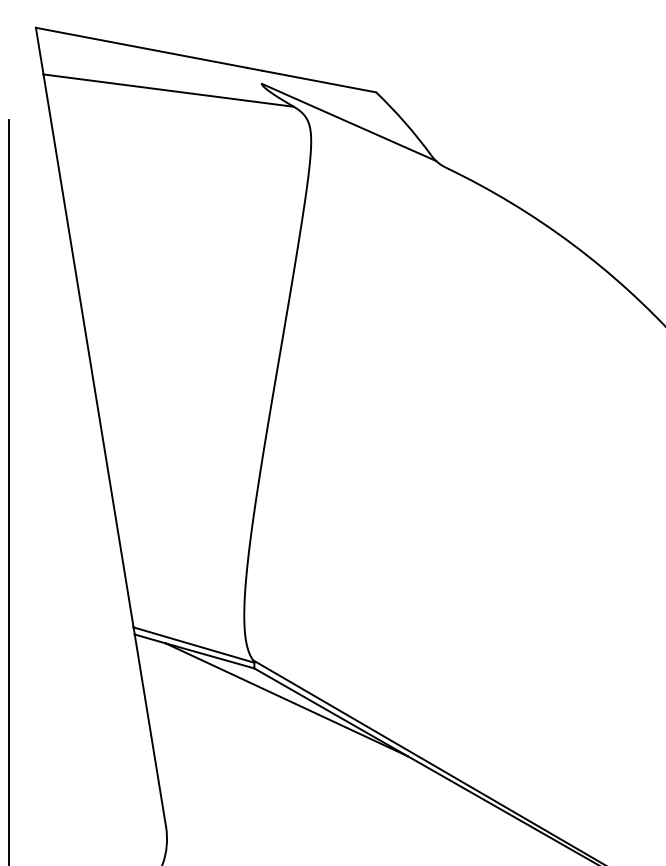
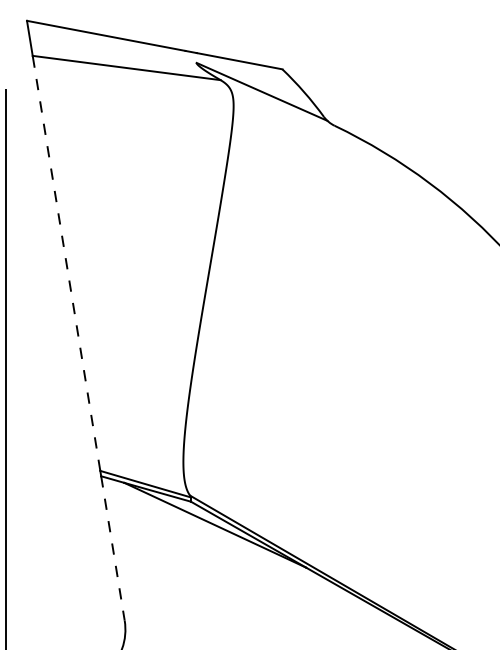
line: (88, 350) -> (66, 263), solid -> dashed
line: (150, 731) -> (113, 549), solid -> dashed

